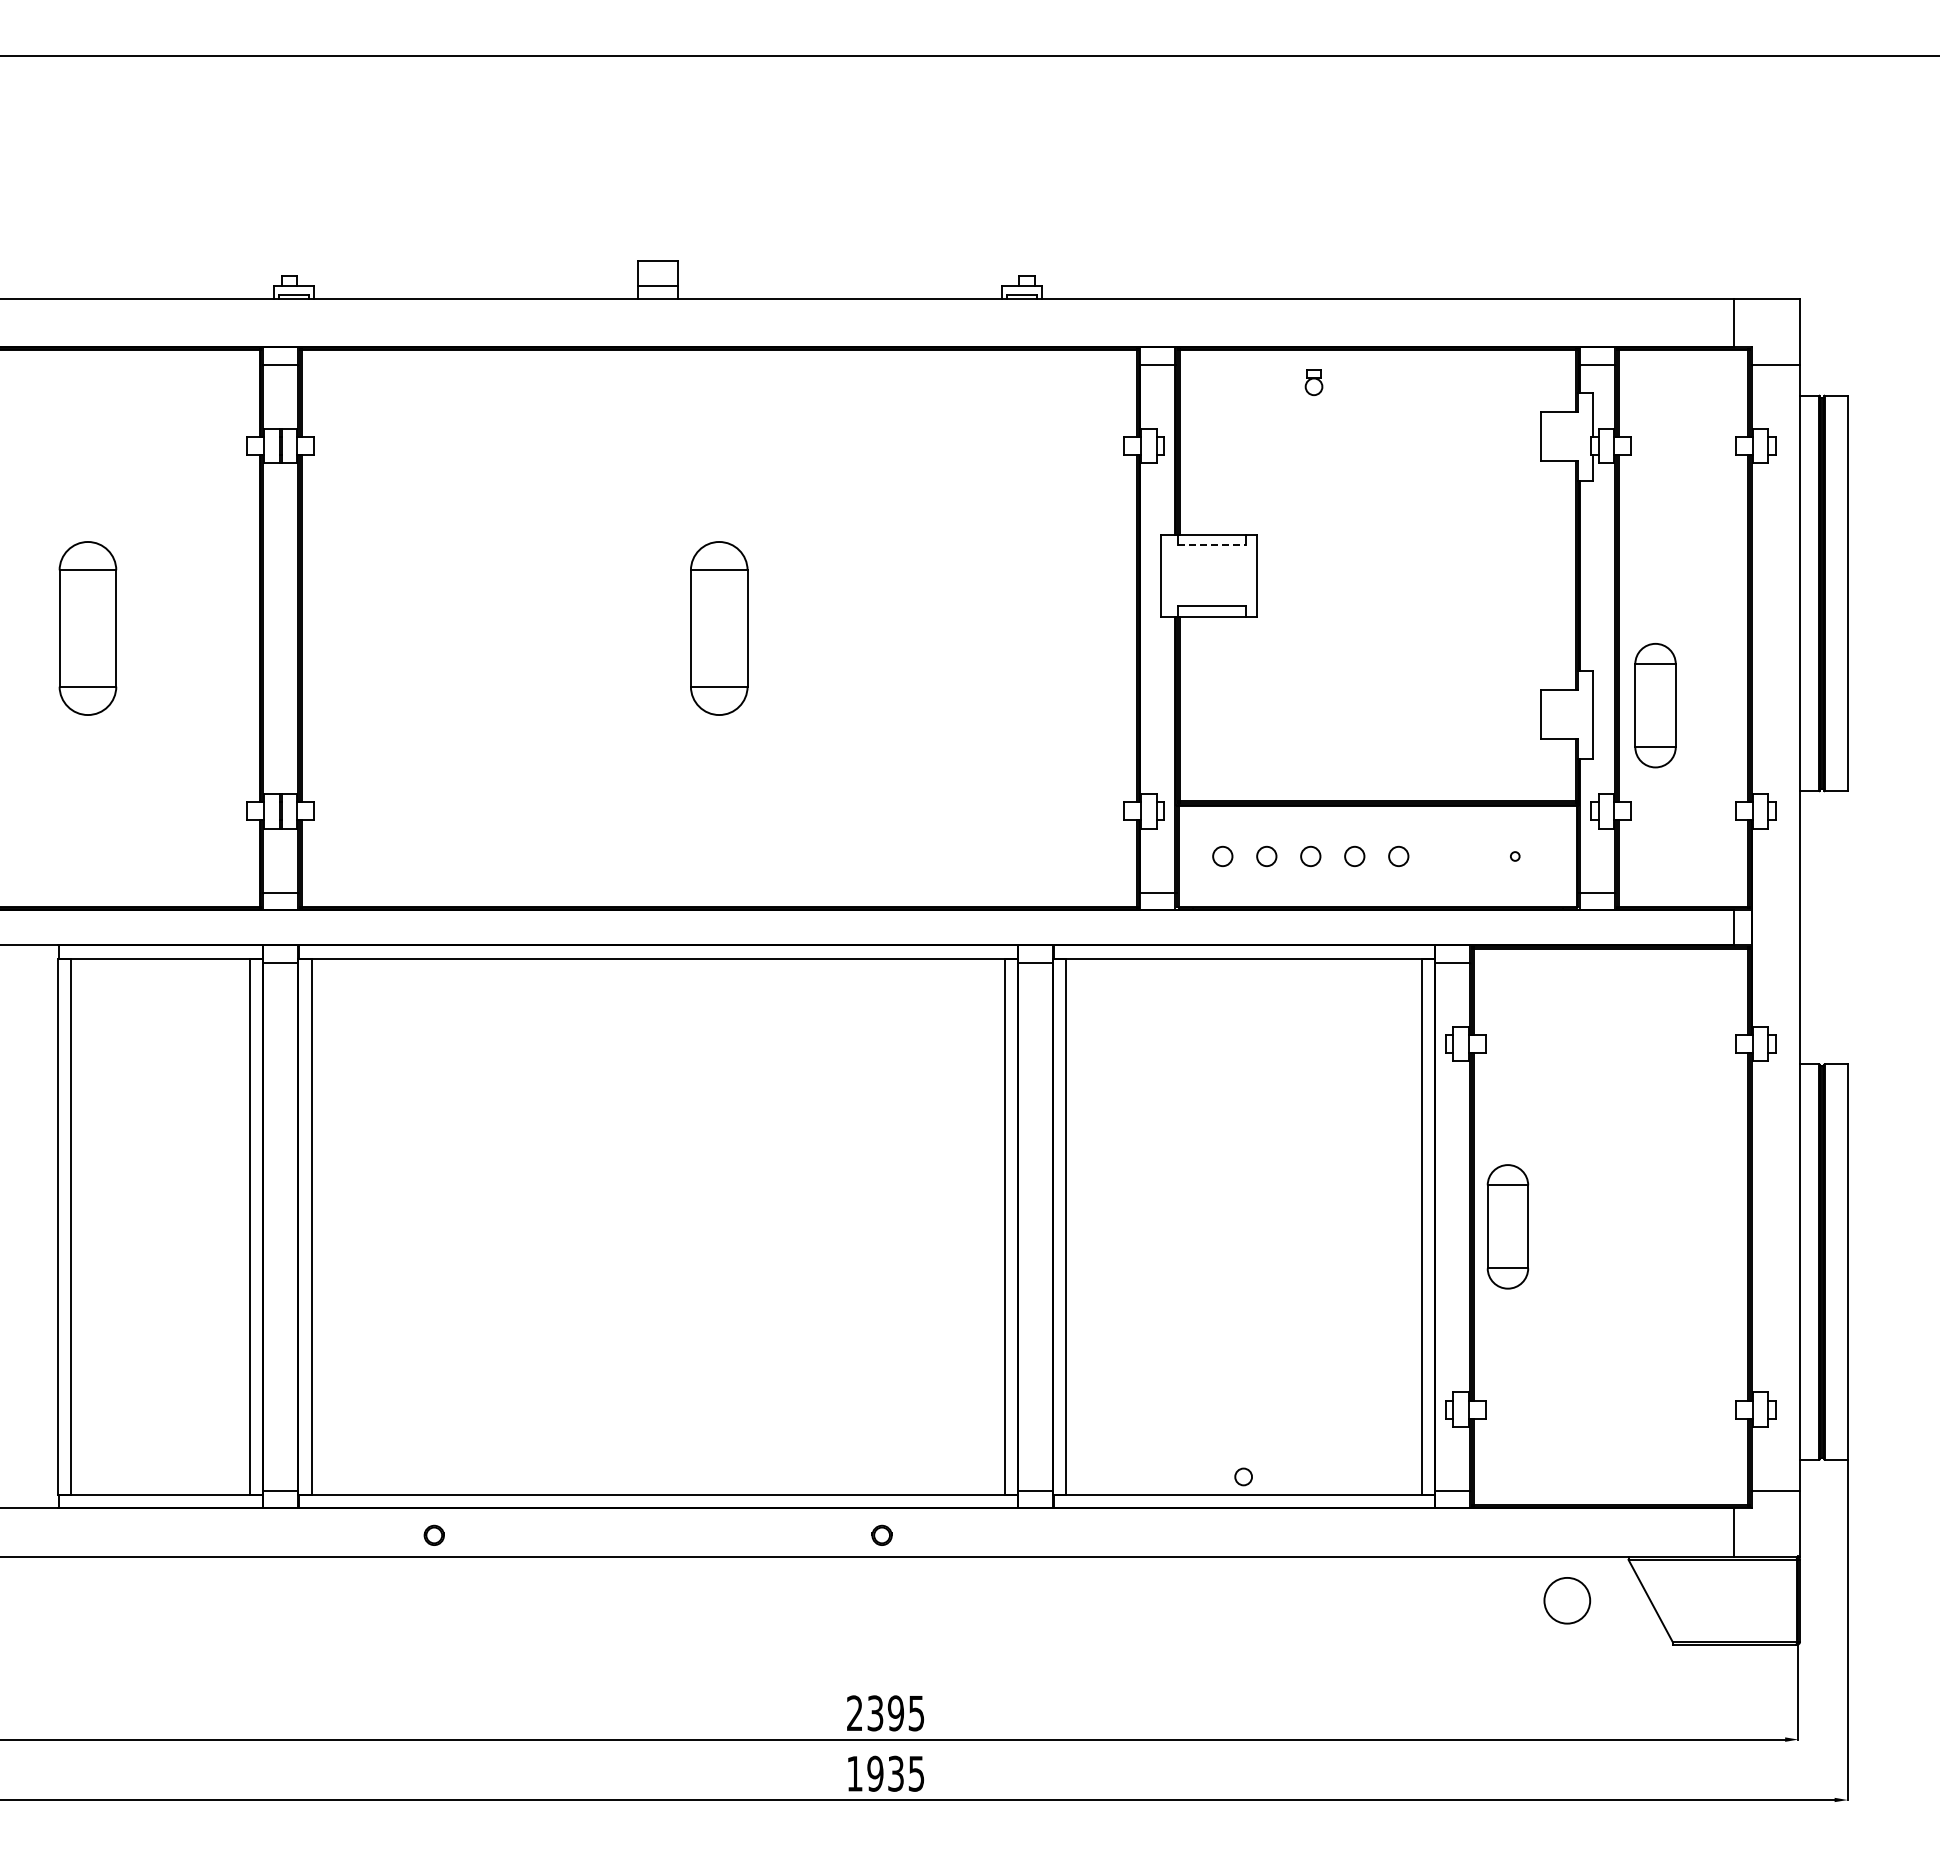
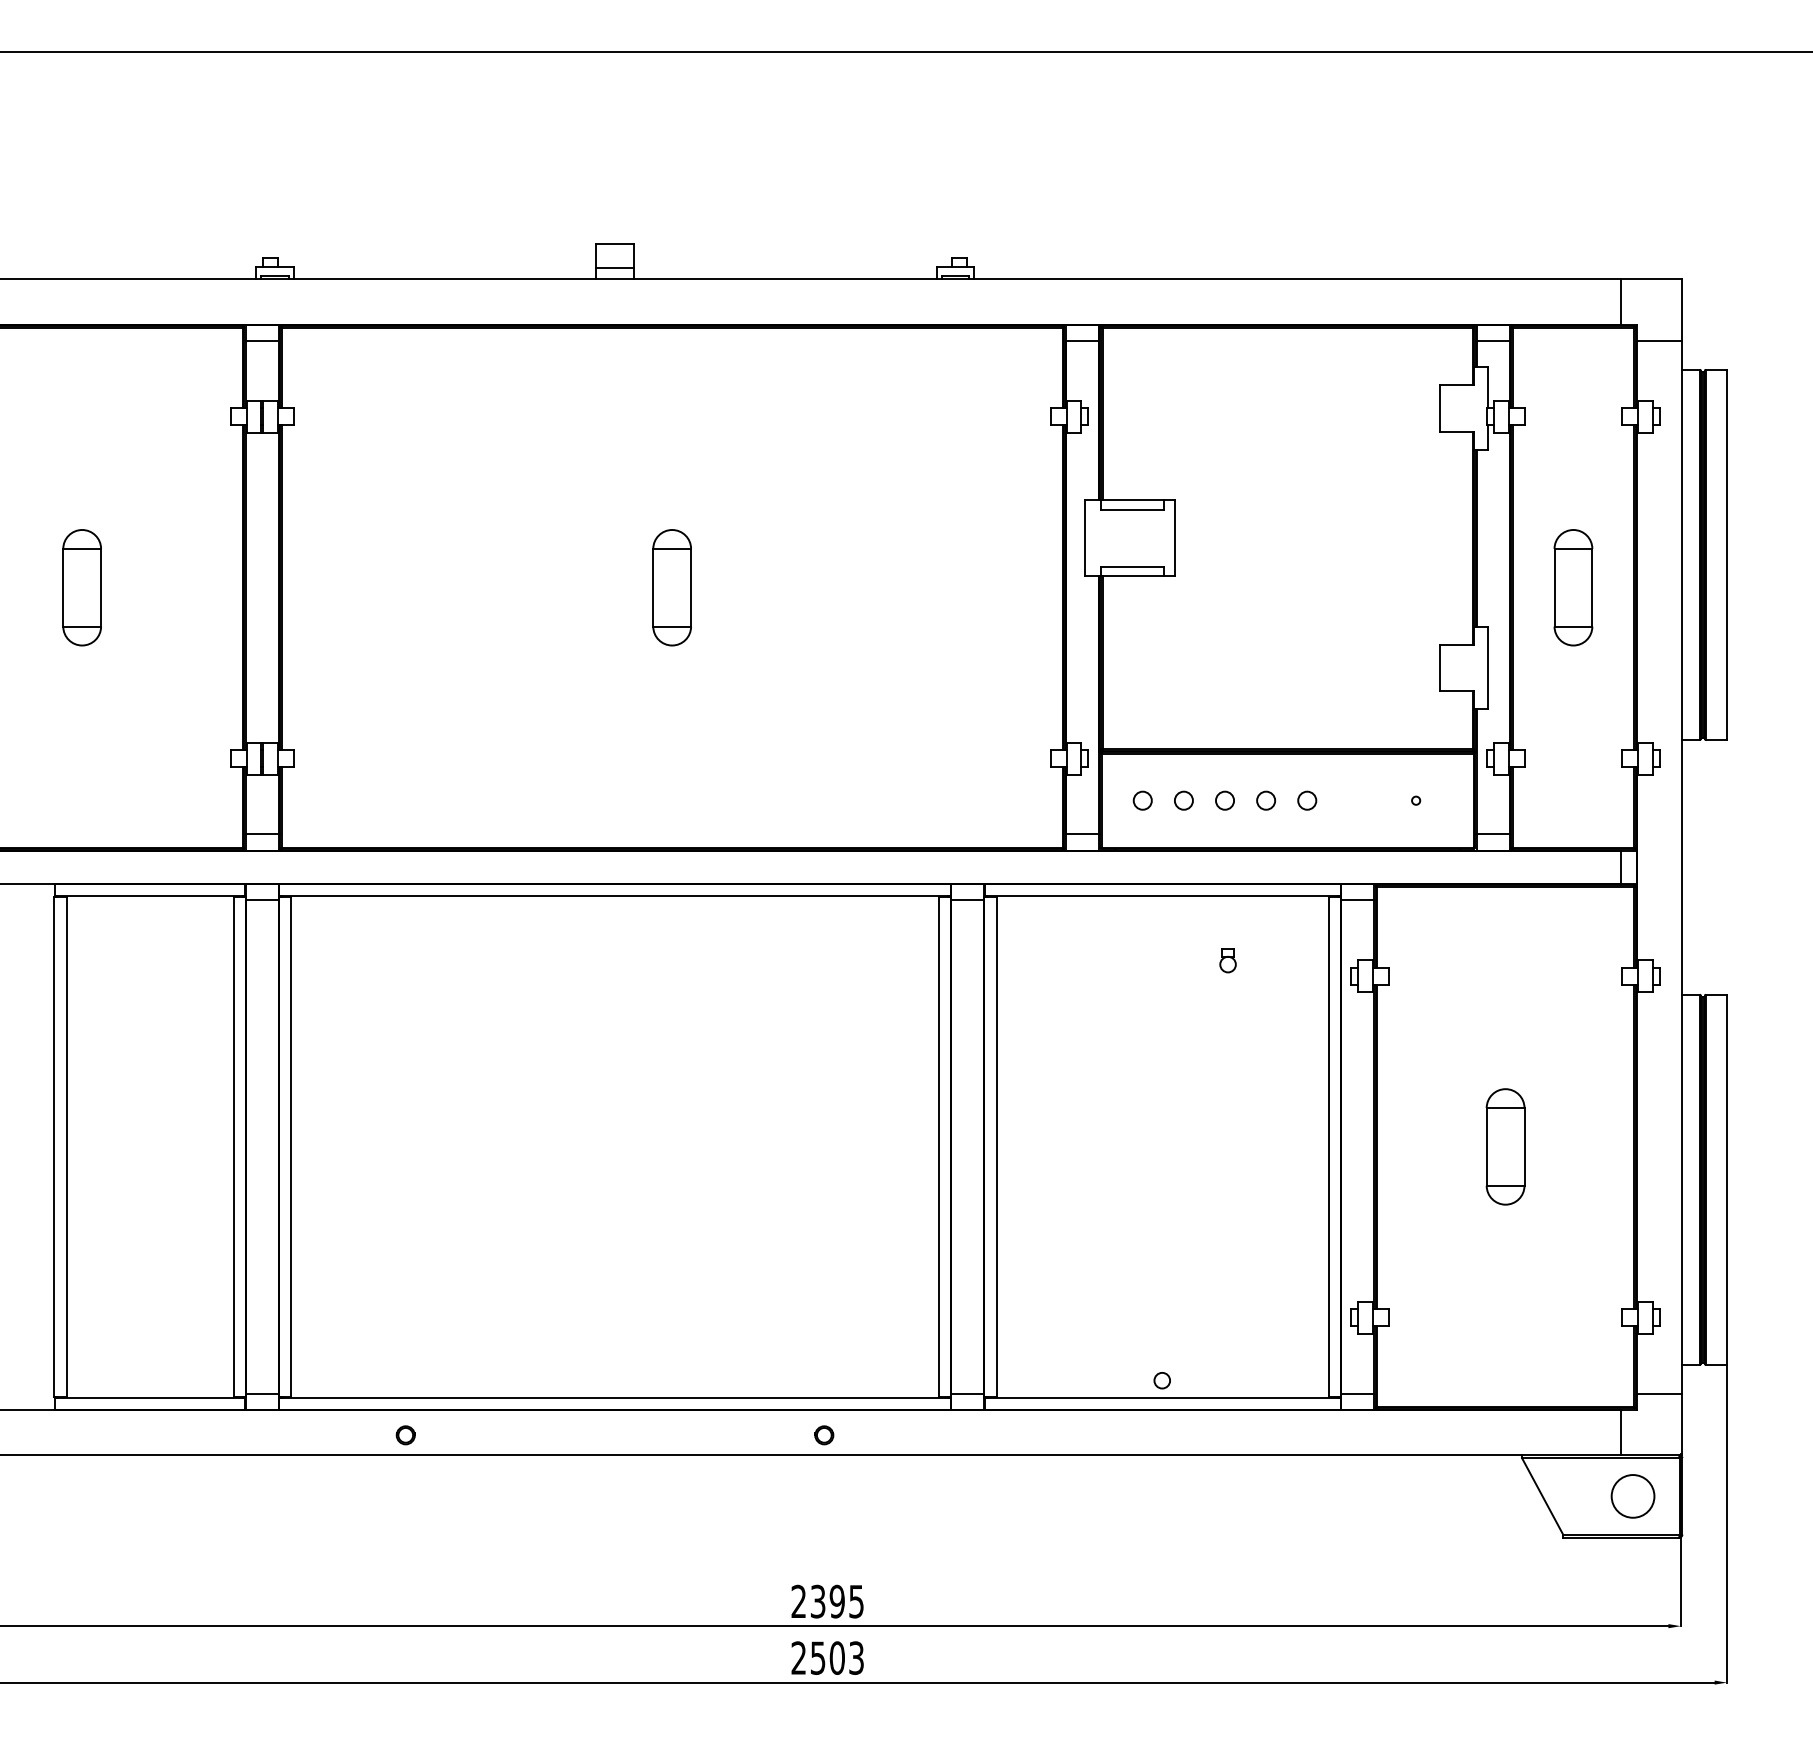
part: (1313, 382) -> (1227, 960), moved
line: (1211, 545) -> (1132, 510), dashed -> solid
part: (88, 628) -> (82, 587), size x0.71
part: (719, 628) -> (672, 587), size x0.71
part: (1655, 705) -> (1573, 587), moved
part: (1507, 1226) -> (1505, 1146), moved
circle: (1567, 1600) -> (1633, 1496), moved
text: (885, 1773) -> (827, 1657), 1935 -> 2503

